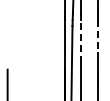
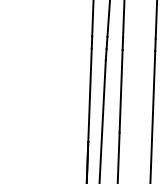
line: (97, 37) -> (153, 84), dashed -> solid
line: (81, 41) -> (122, 90), dashed -> solid

